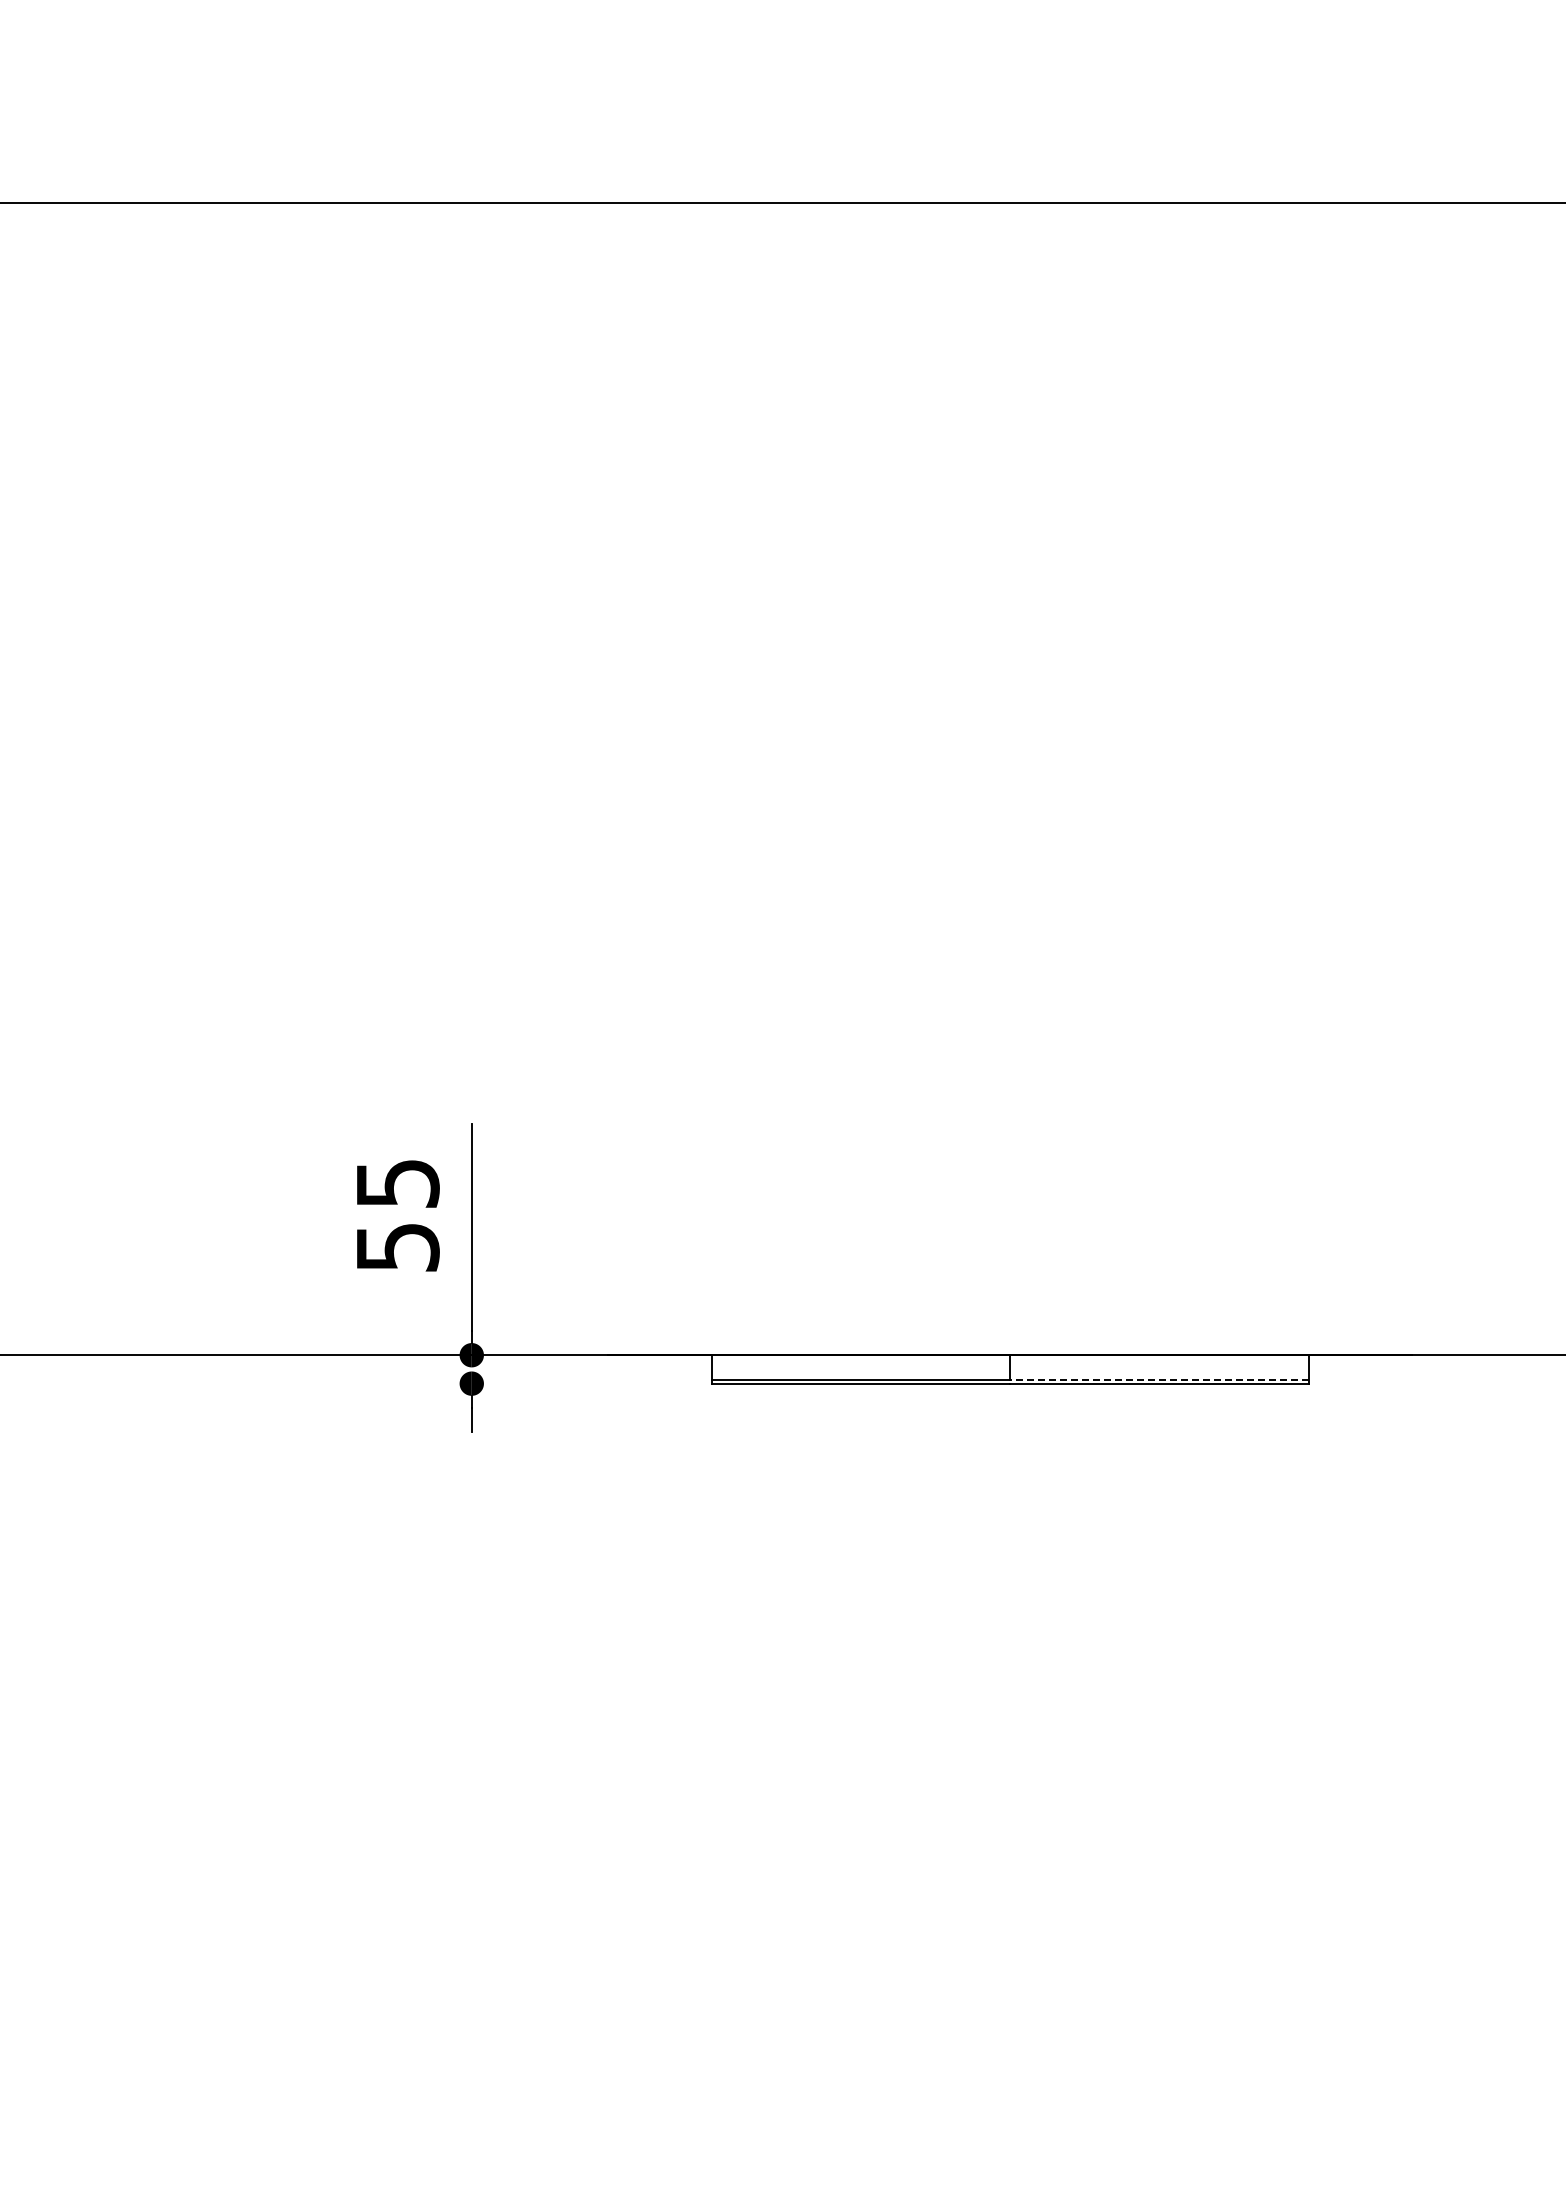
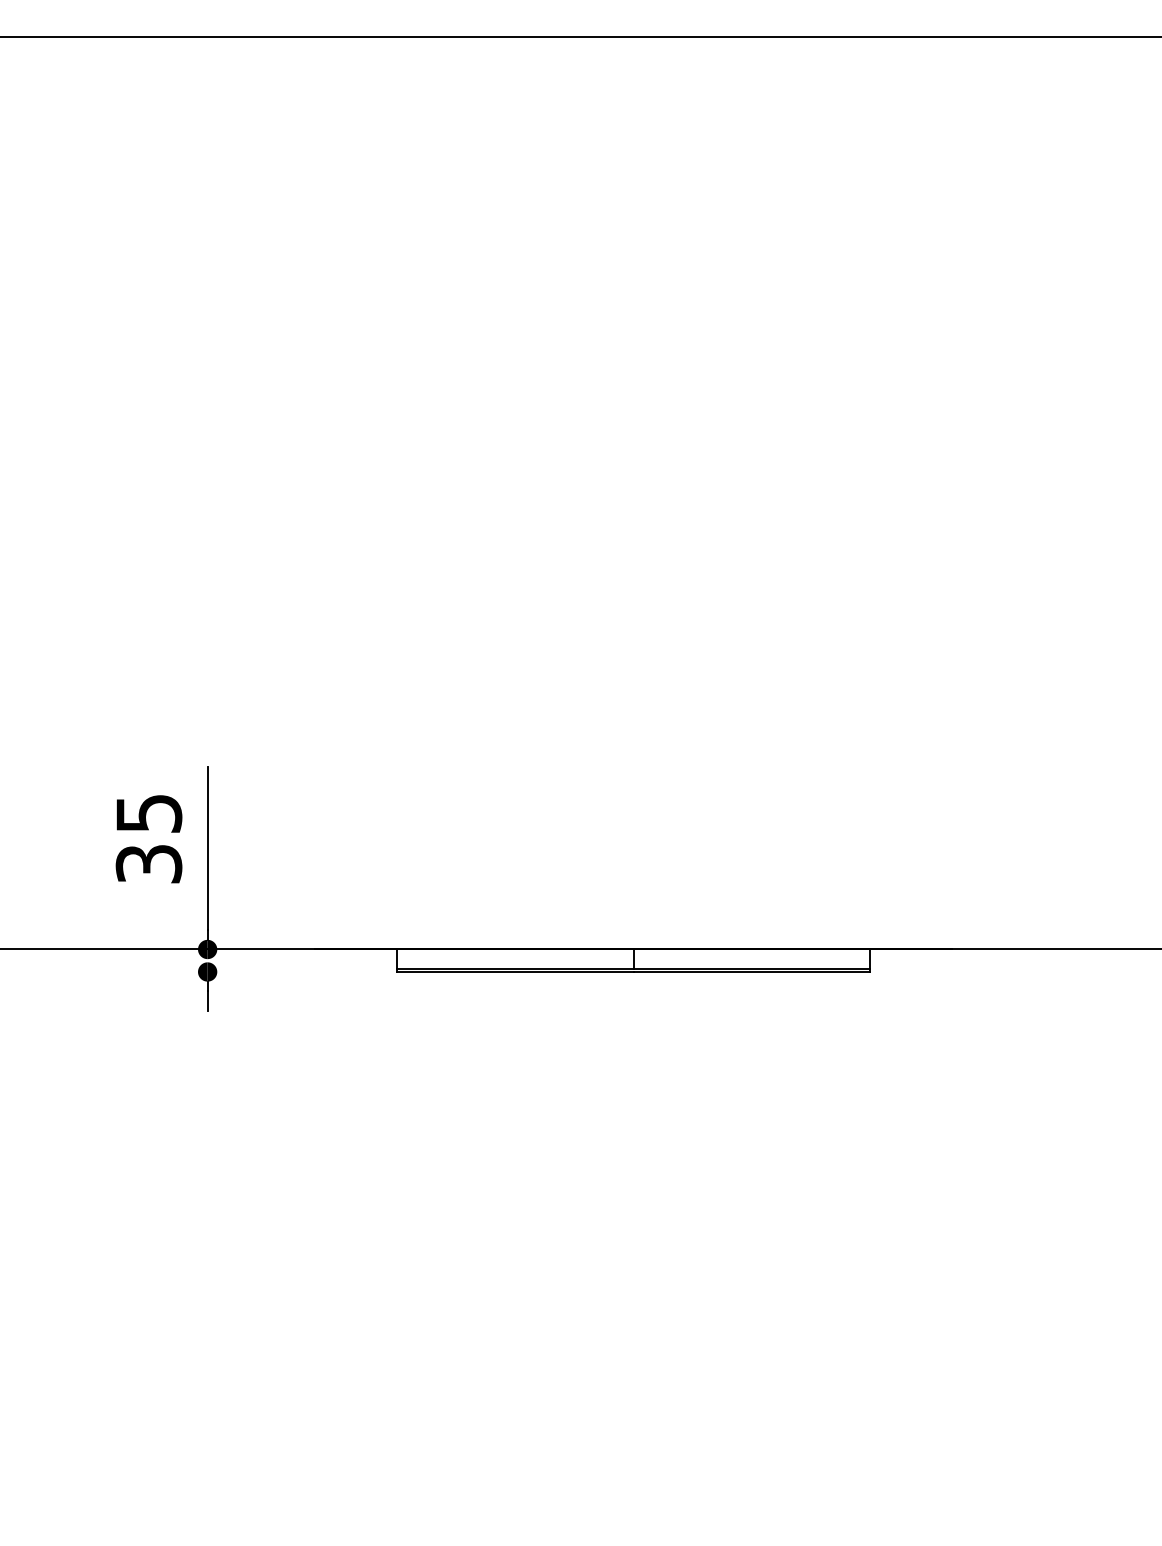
text: (397, 1247) -> (148, 864), 55 -> 35
line: (1158, 1379) -> (751, 968), dashed -> solid

